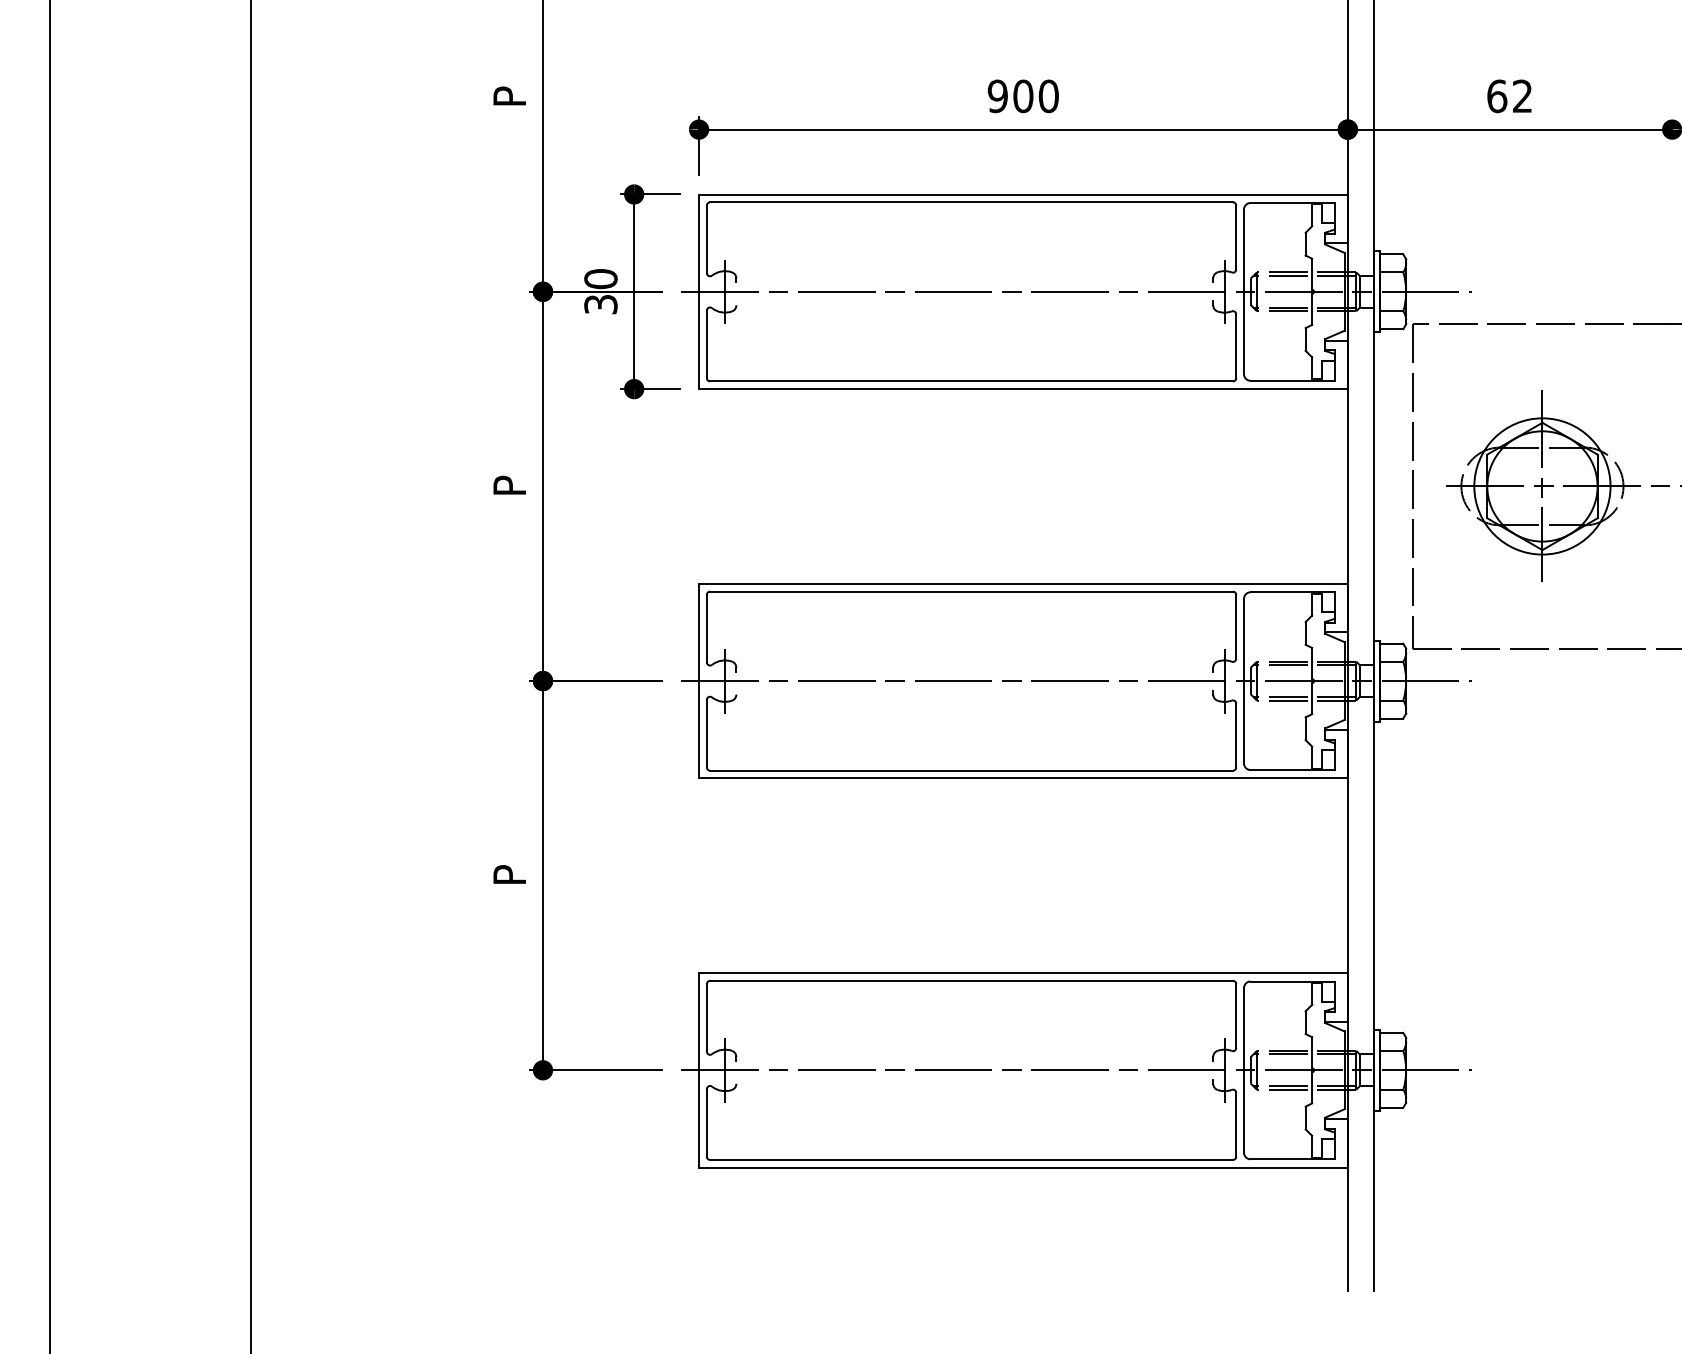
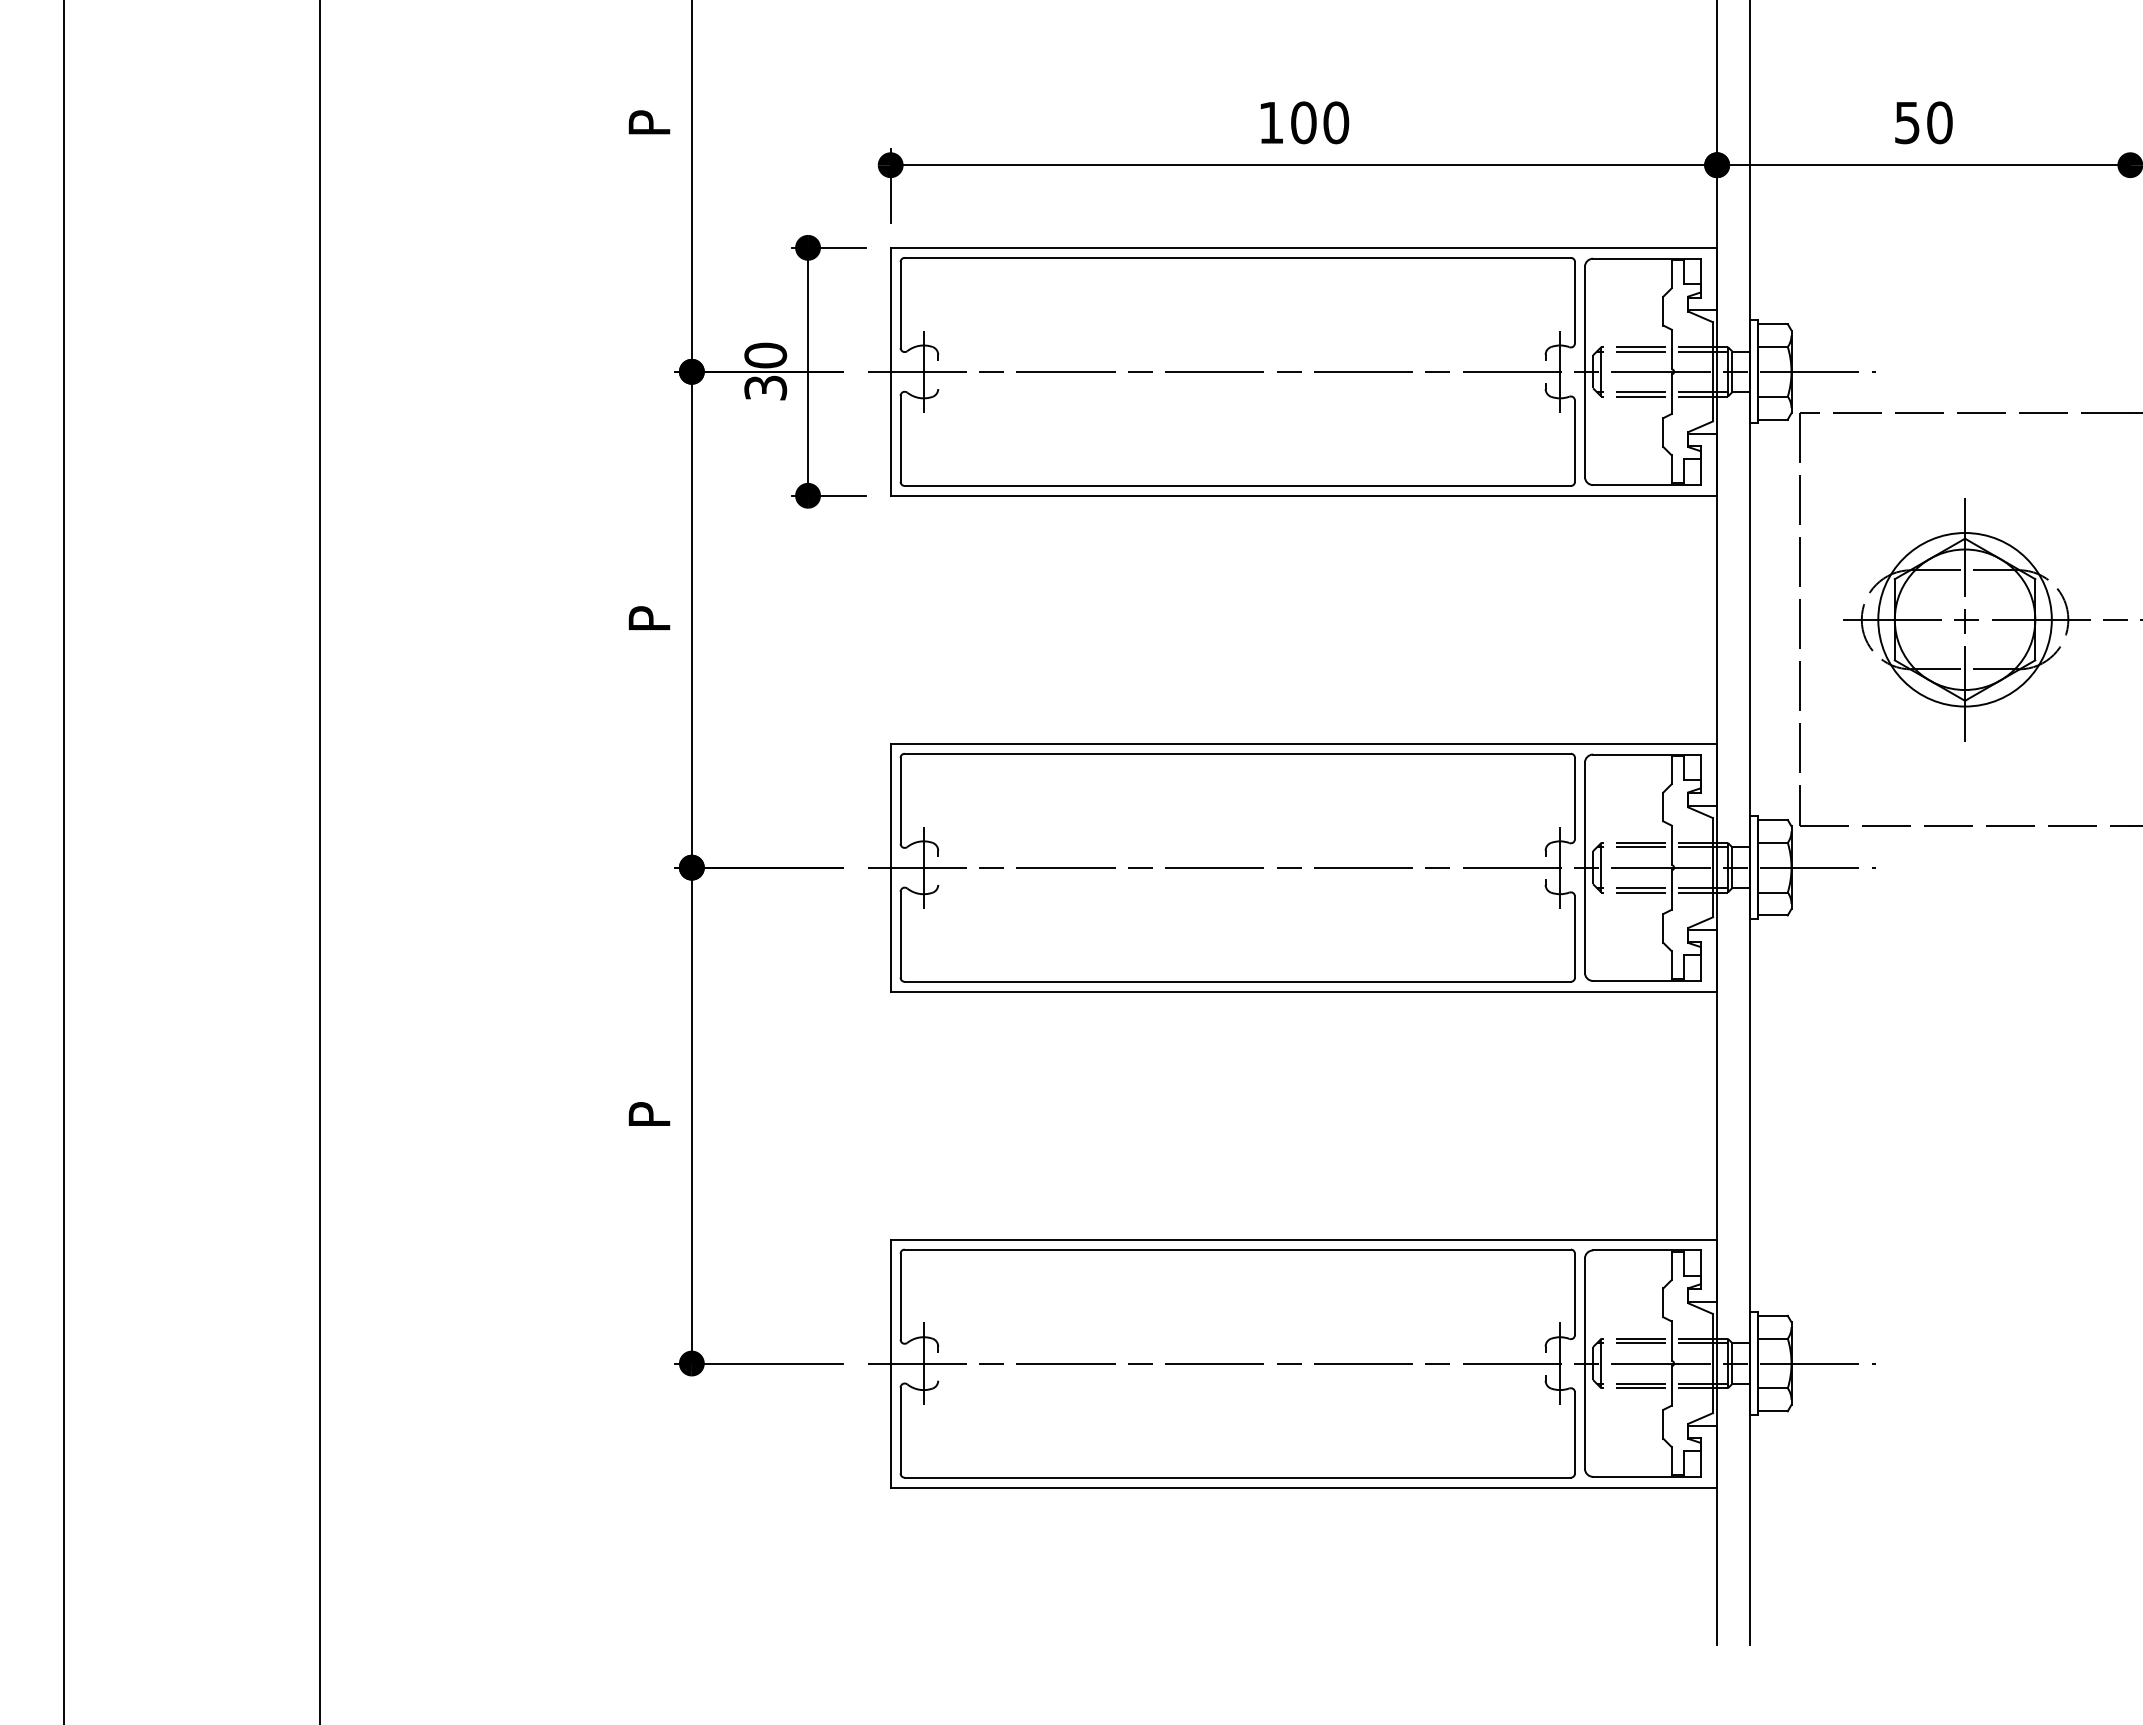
text: (998, 96) -> (1271, 122), 900 -> 100
text: (1509, 96) -> (1923, 122), 62 -> 50

